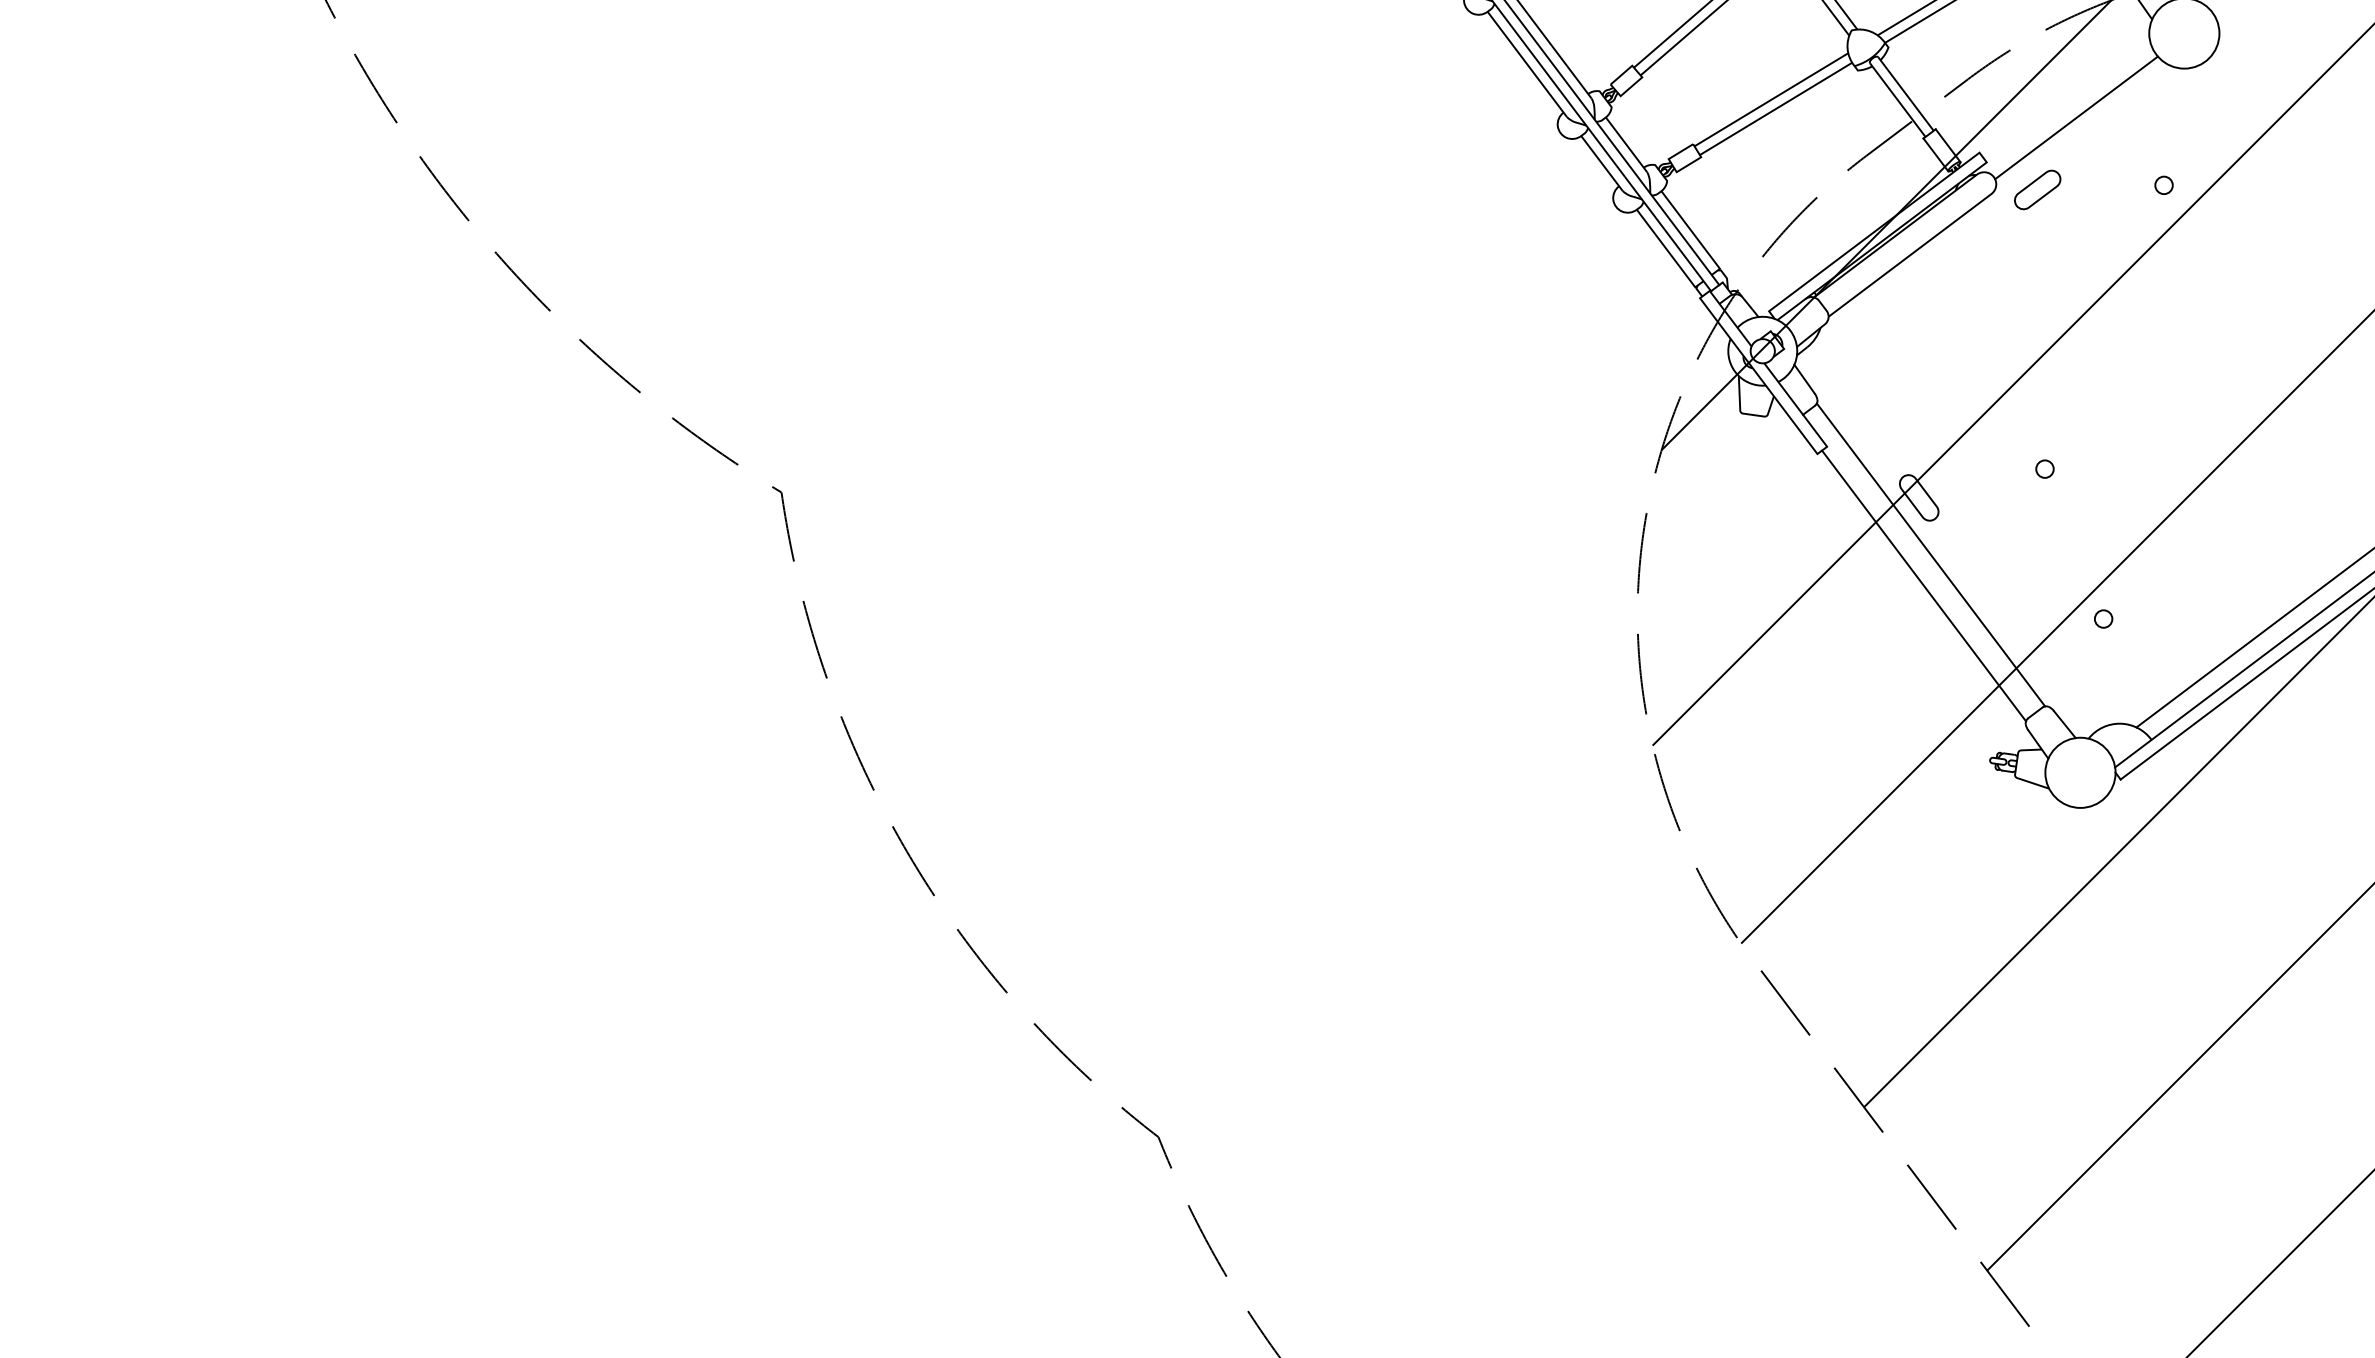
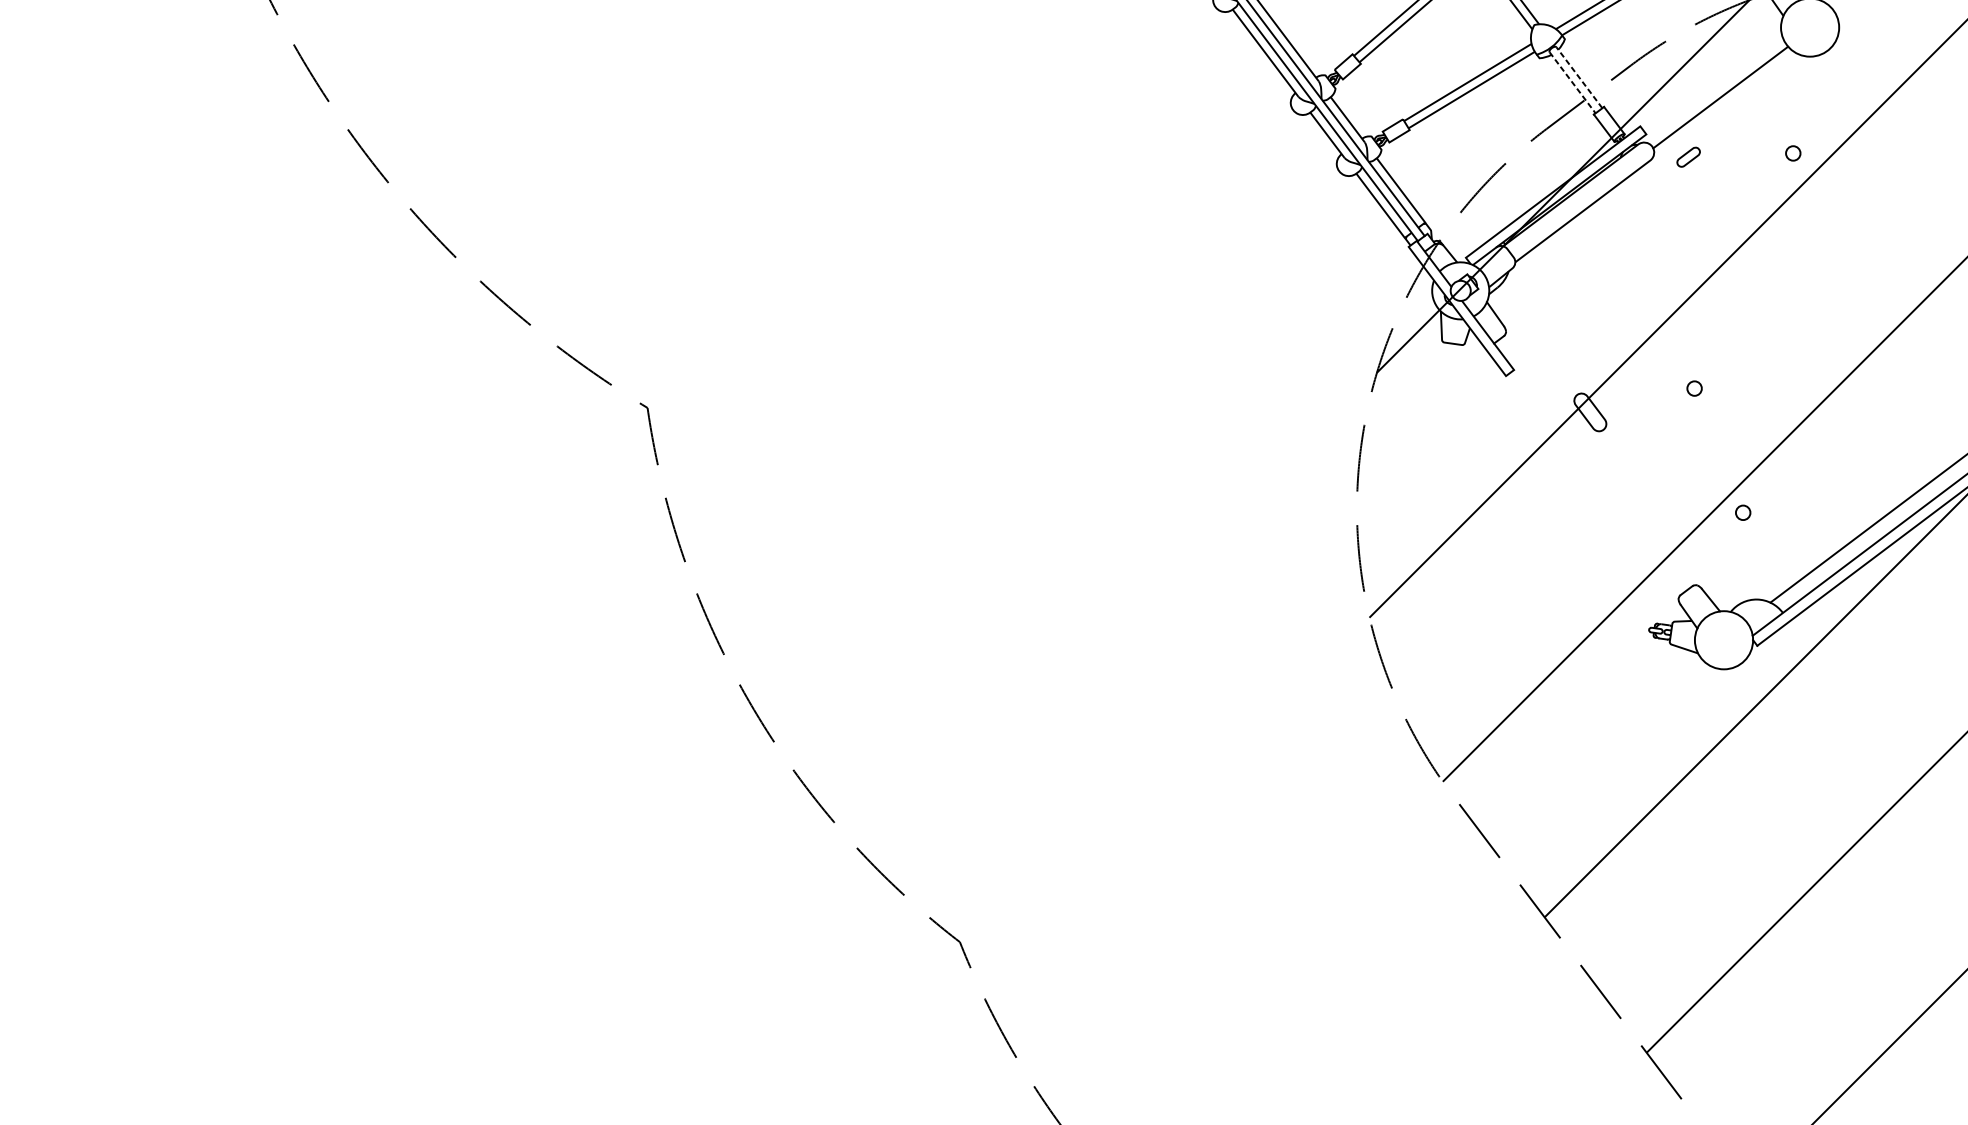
line: (1905, 93) -> (1579, 77), solid -> dashed
line: (1898, 100) -> (1573, 83), solid -> dashed
part: (2037, 189) -> (1688, 156), size x0.6
line: (1930, 554) -> (1599, 459), removed
line: (1924, 585) -> (1594, 485), removed

